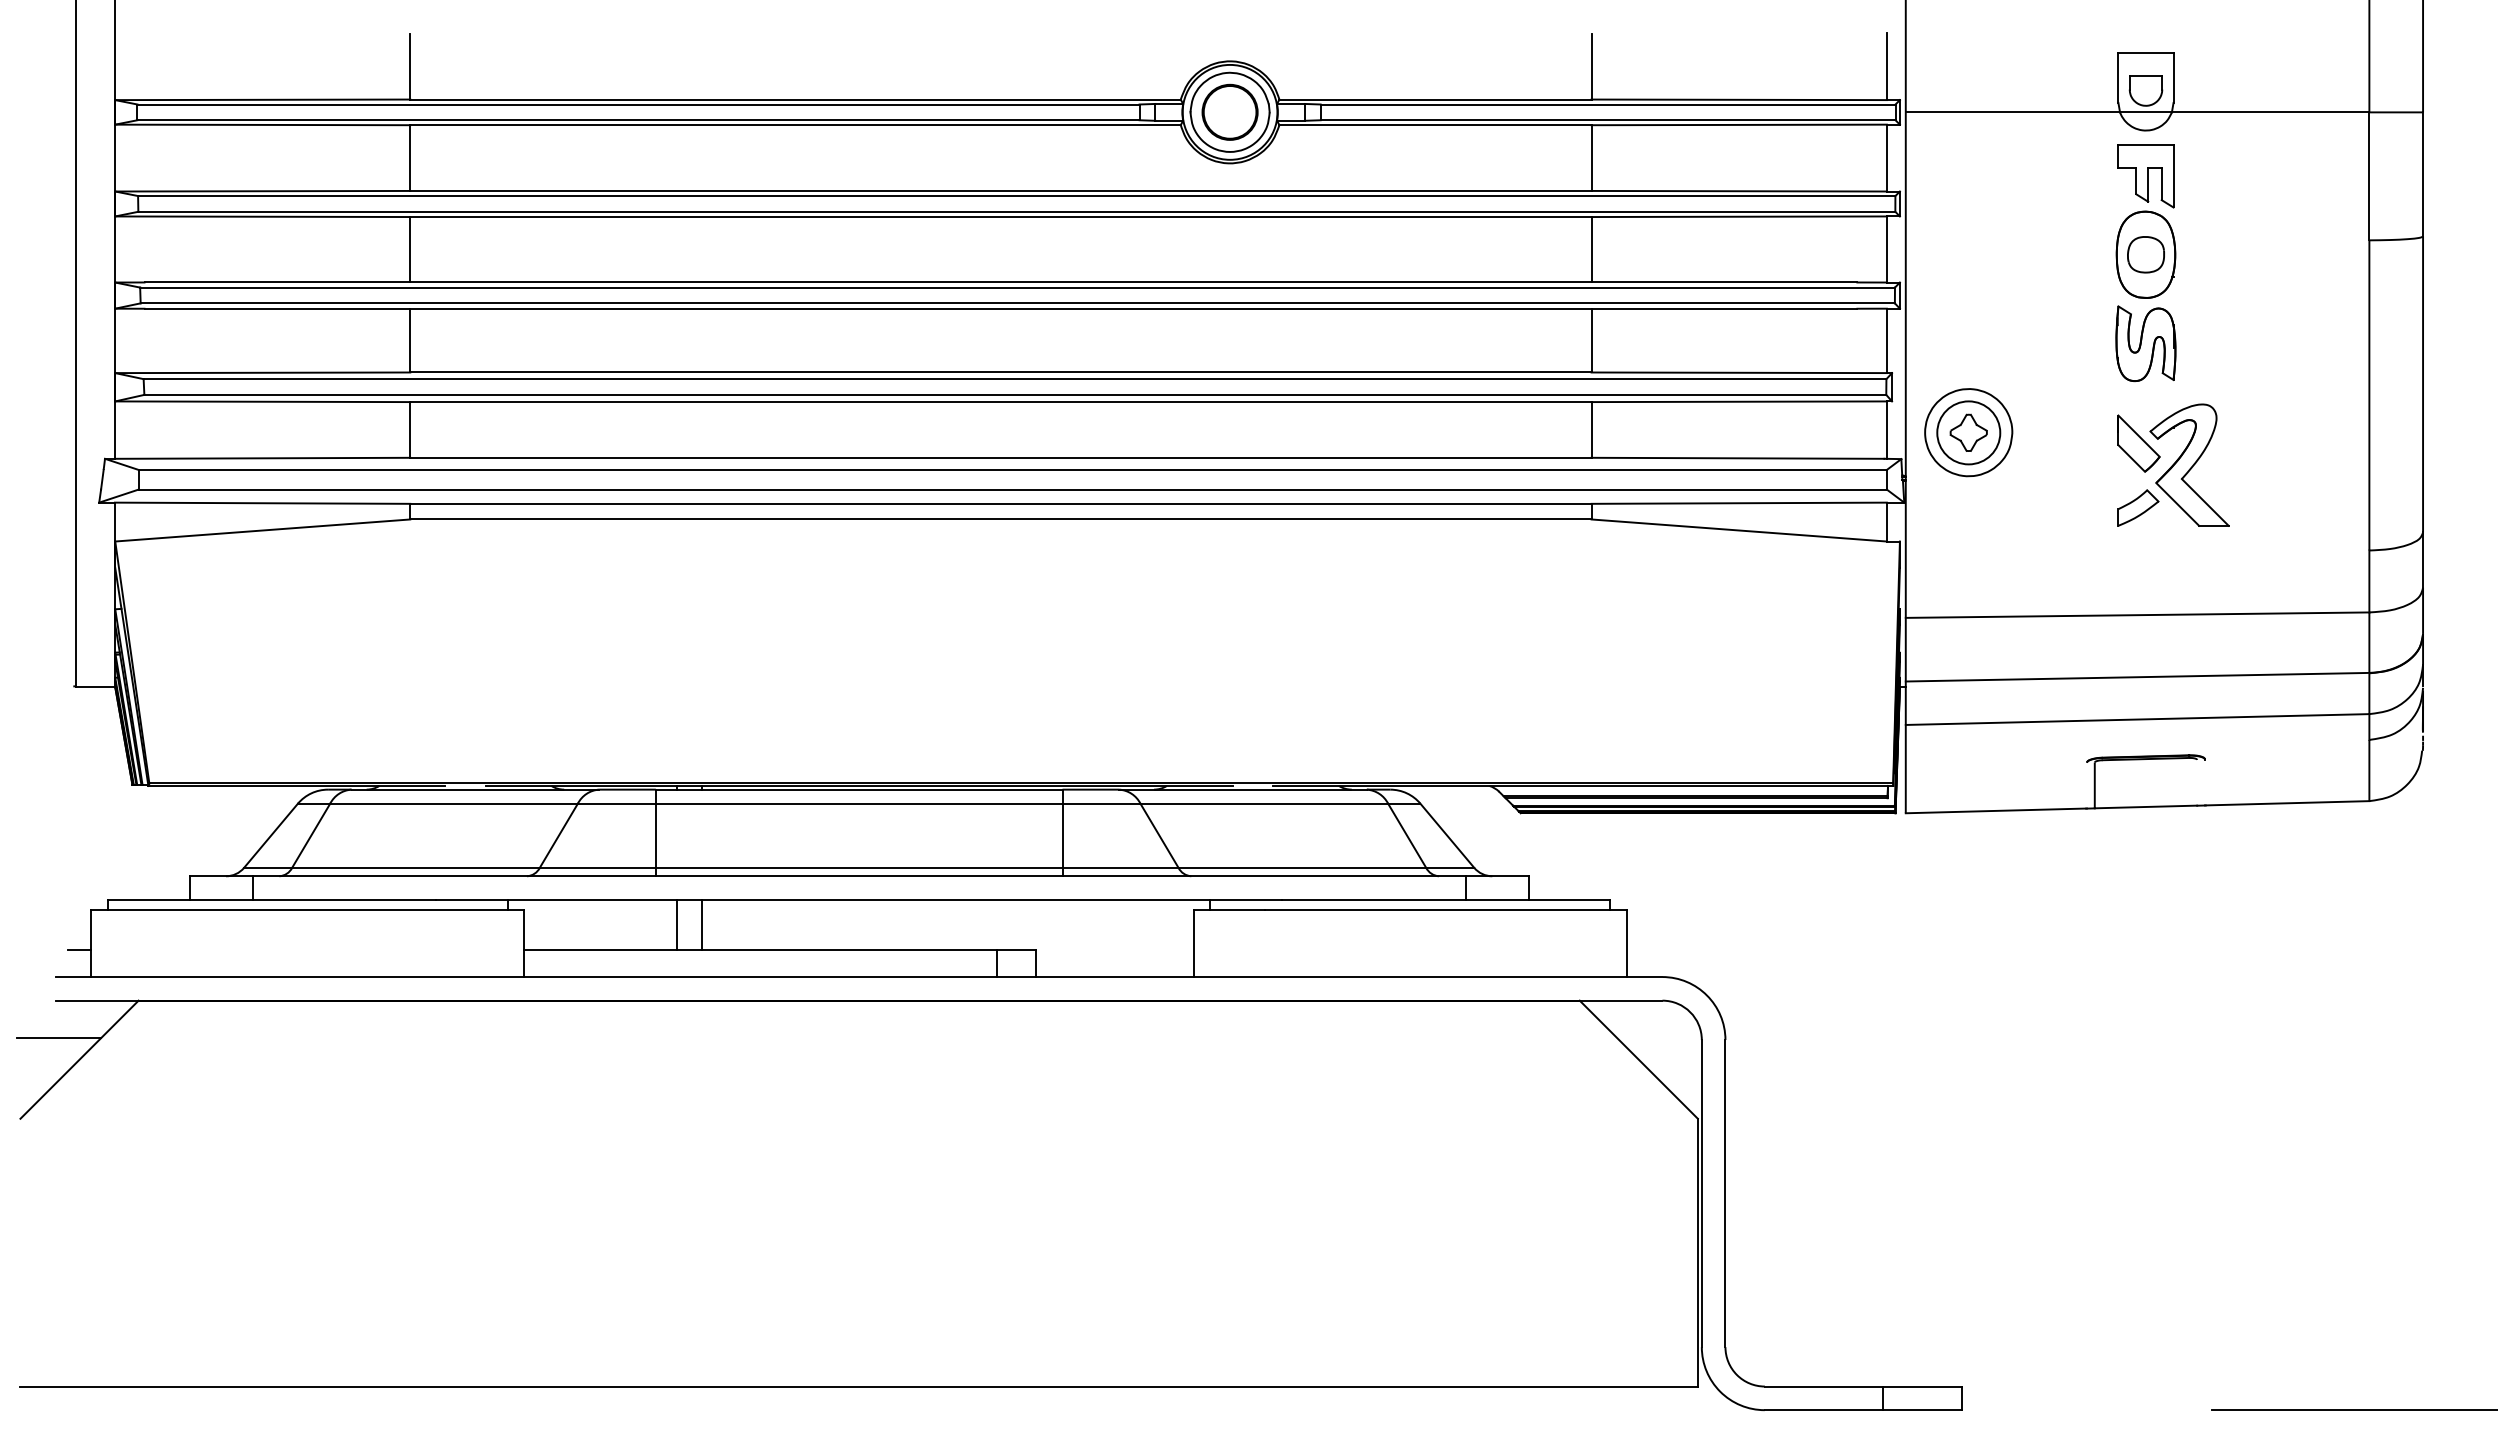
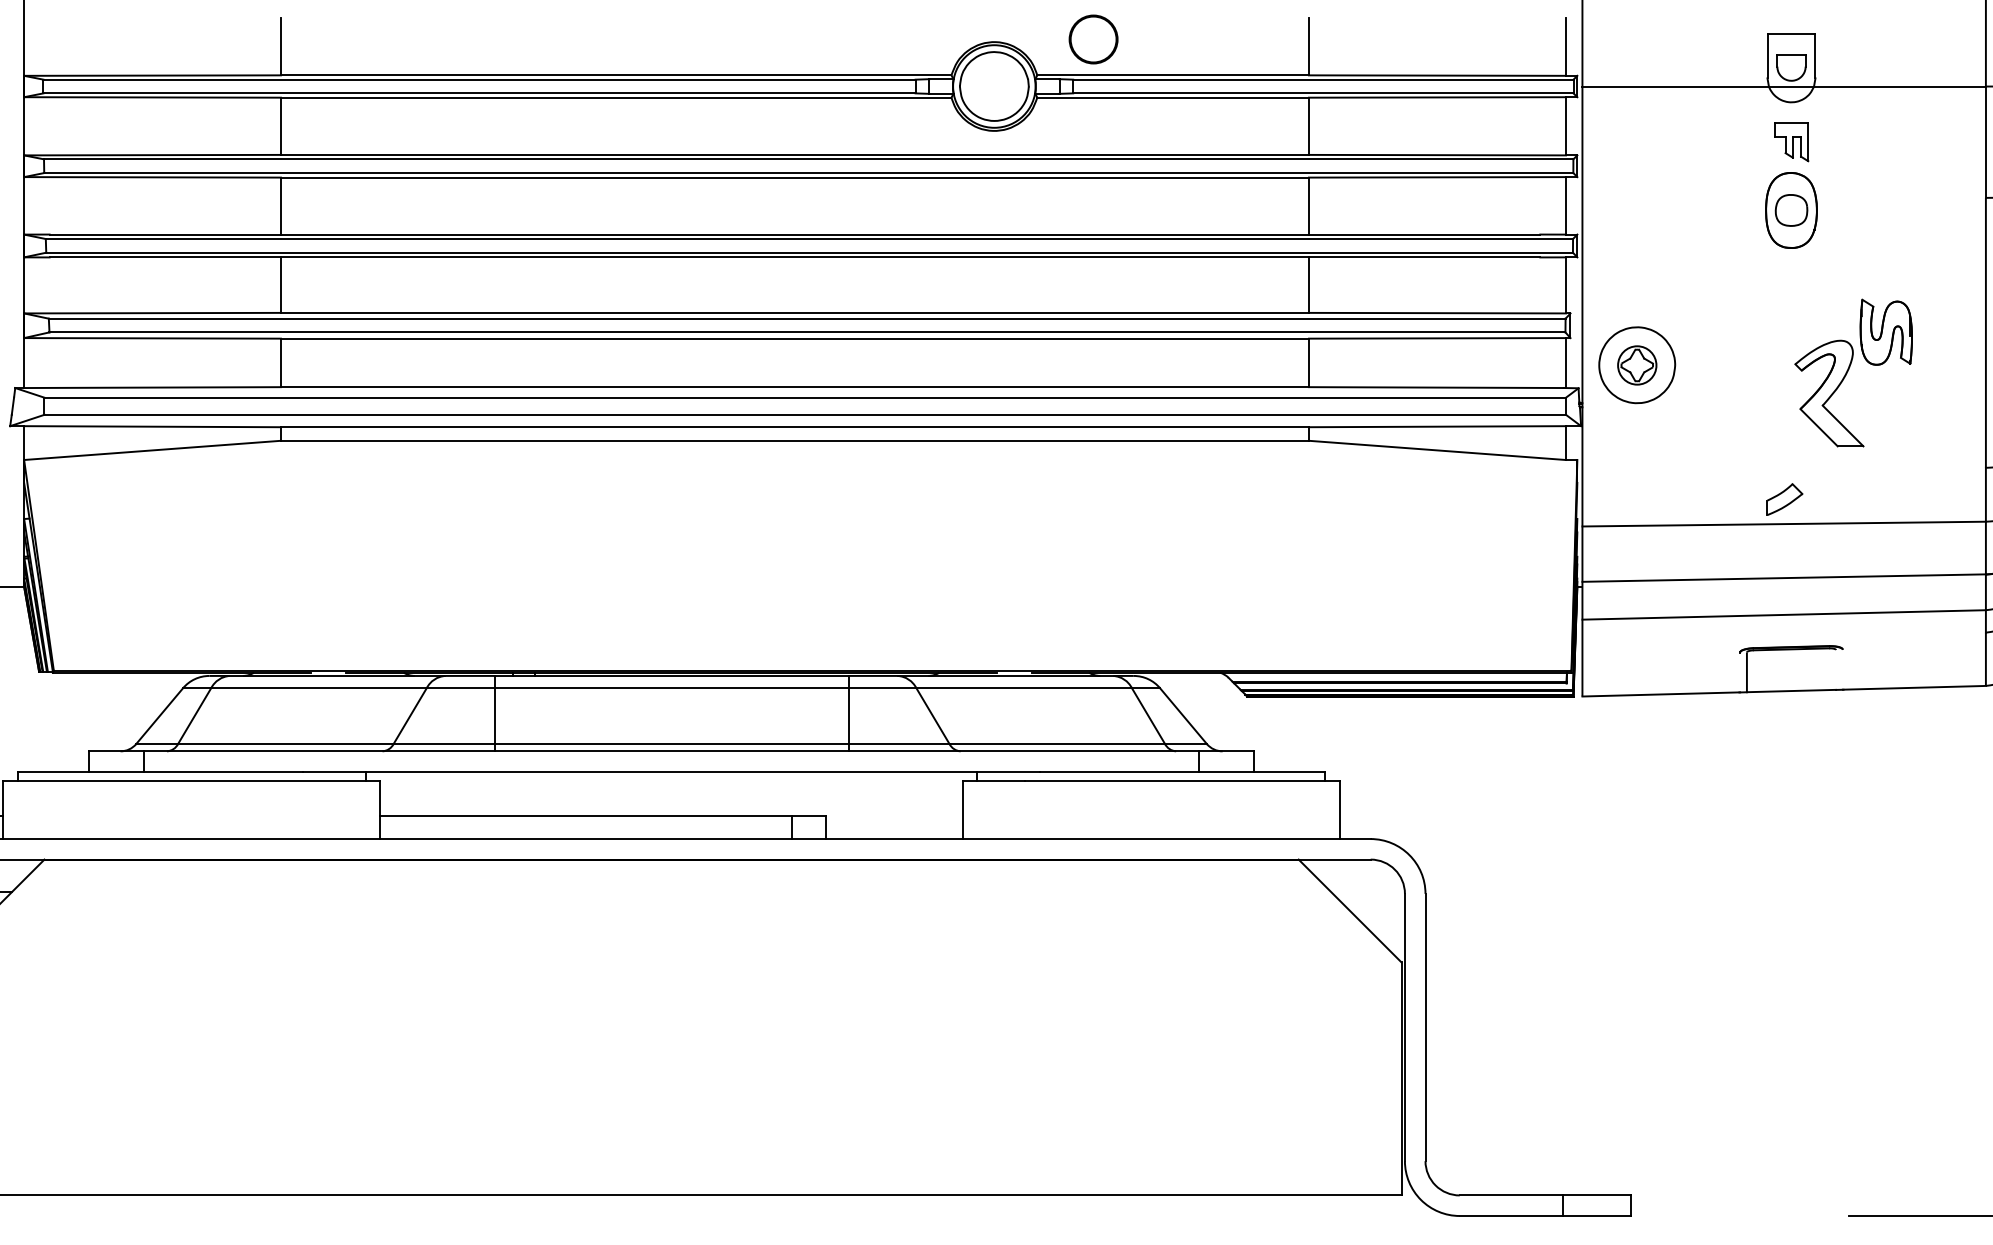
circle: (1229, 111) -> (1093, 38), moved
part: (2145, 176) -> (1791, 142), size x0.7
part: (2145, 343) -> (1885, 332), moved
circle: (1968, 432) -> (1637, 365), size x0.7
part: (2138, 443) -> (1784, 374), removed
part: (2138, 507) -> (1784, 499), moved
line: (677, 924) -> (513, 793), removed
line: (702, 924) -> (535, 793), removed

